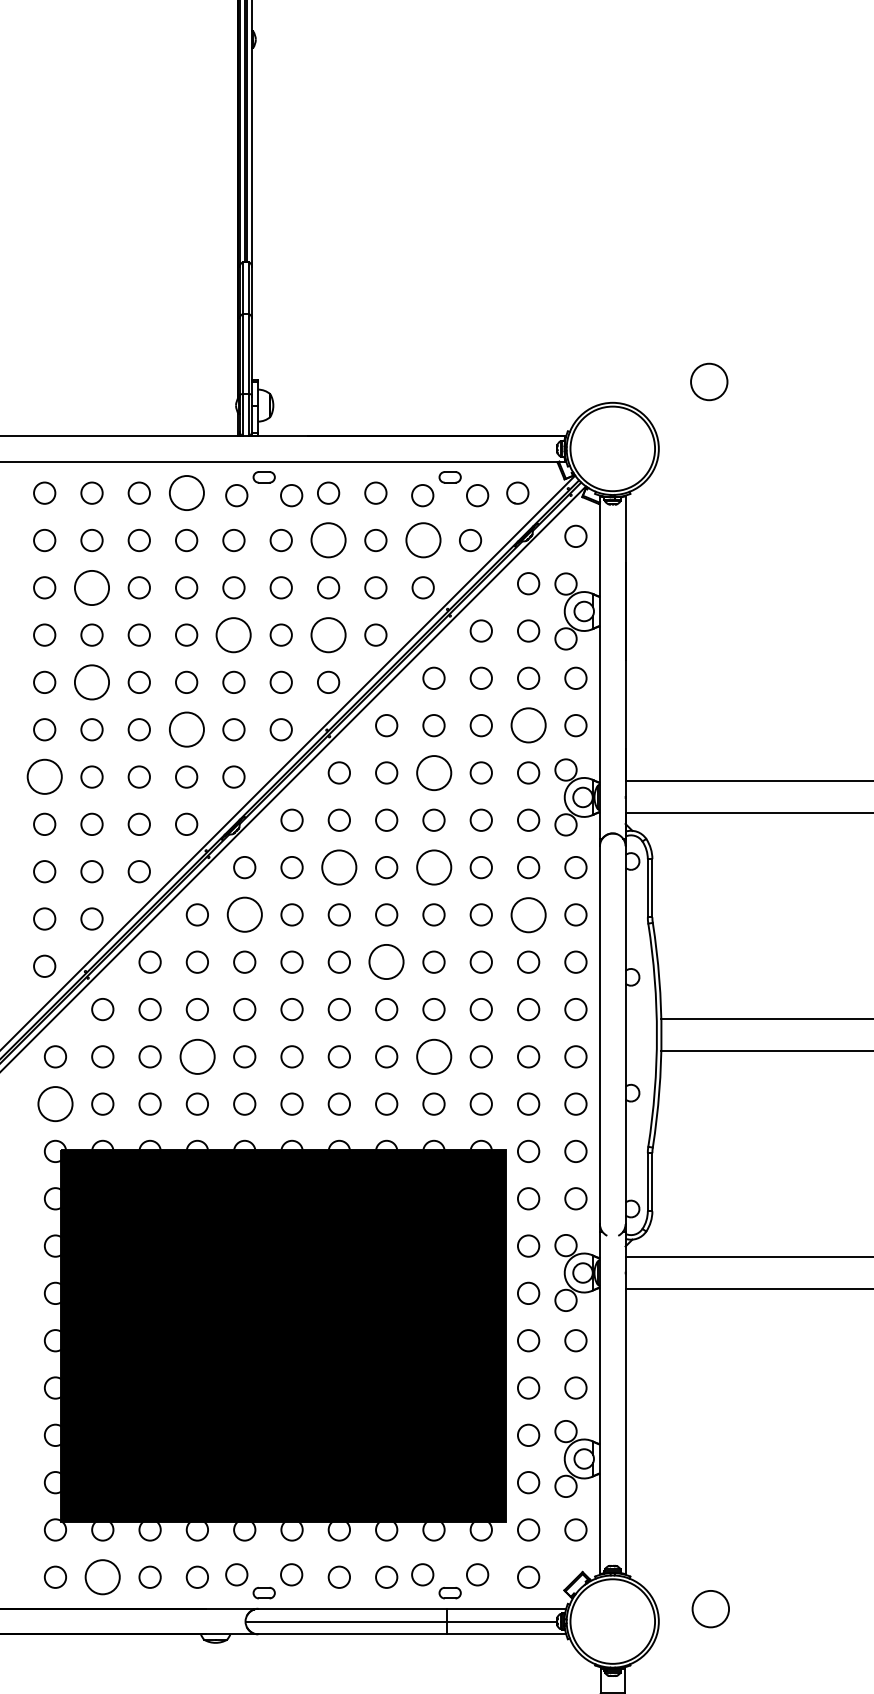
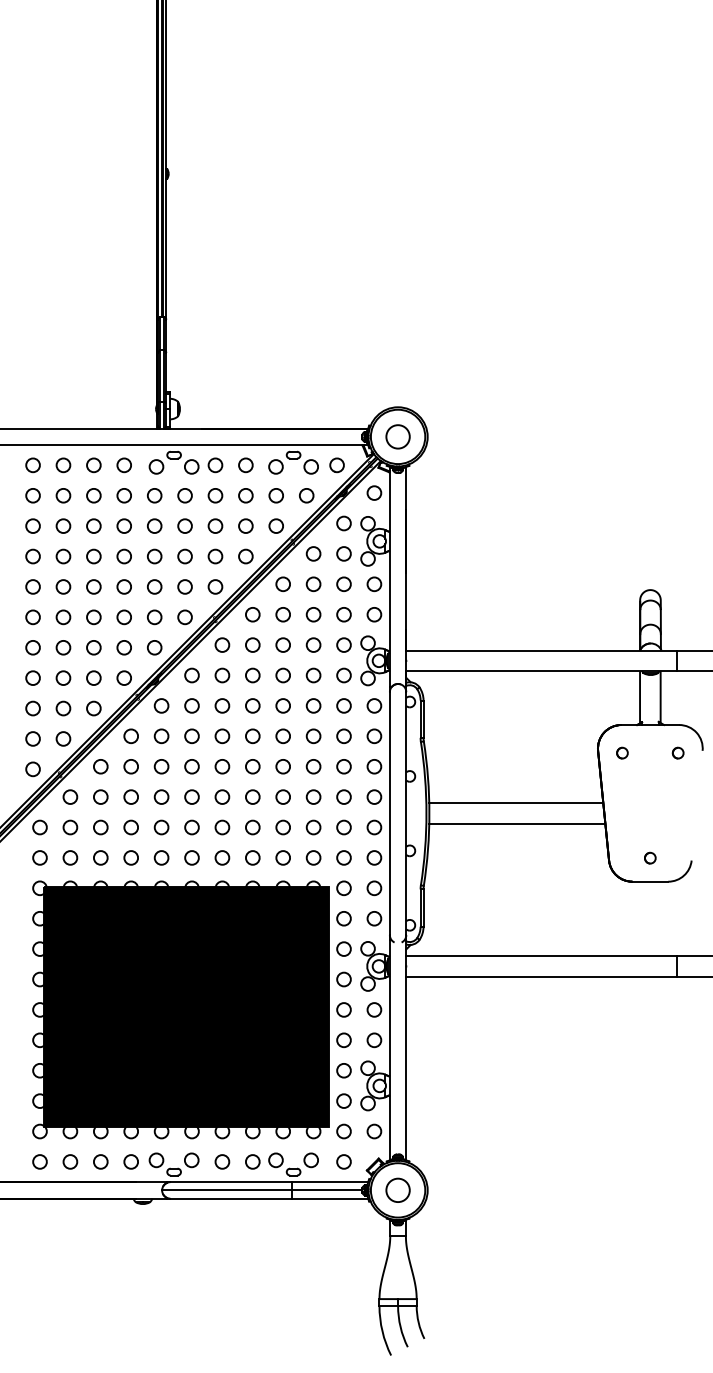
circle: (708, 381) -> (397, 436), moved
circle: (185, 493) -> (123, 465), size x0.62
circle: (328, 540) -> (215, 495), size x0.62
circle: (421, 540) -> (275, 495), size x0.62
circle: (92, 586) -> (63, 525), size x0.62
circle: (233, 635) -> (154, 556), size x0.62
circle: (328, 635) -> (215, 556), size x0.62
circle: (92, 681) -> (63, 586), size x0.62
circle: (527, 725) -> (343, 614), size x0.62
circle: (185, 729) -> (123, 617), size x0.62
circle: (432, 772) -> (282, 644), size x0.62
circle: (43, 776) -> (32, 647), size x0.62
circle: (339, 866) -> (222, 705), size x0.62
circle: (432, 866) -> (282, 705), size x0.62
circle: (527, 913) -> (343, 735), size x0.62
circle: (244, 915) -> (161, 736), size x0.62
circle: (386, 961) -> (252, 766), size x0.62
circle: (196, 1056) -> (130, 827), size x0.62
circle: (432, 1056) -> (282, 827), size x0.62
circle: (54, 1103) -> (39, 857), size x0.62
circle: (102, 1576) -> (70, 1161), size x0.62
circle: (709, 1607) -> (397, 1189), moved

